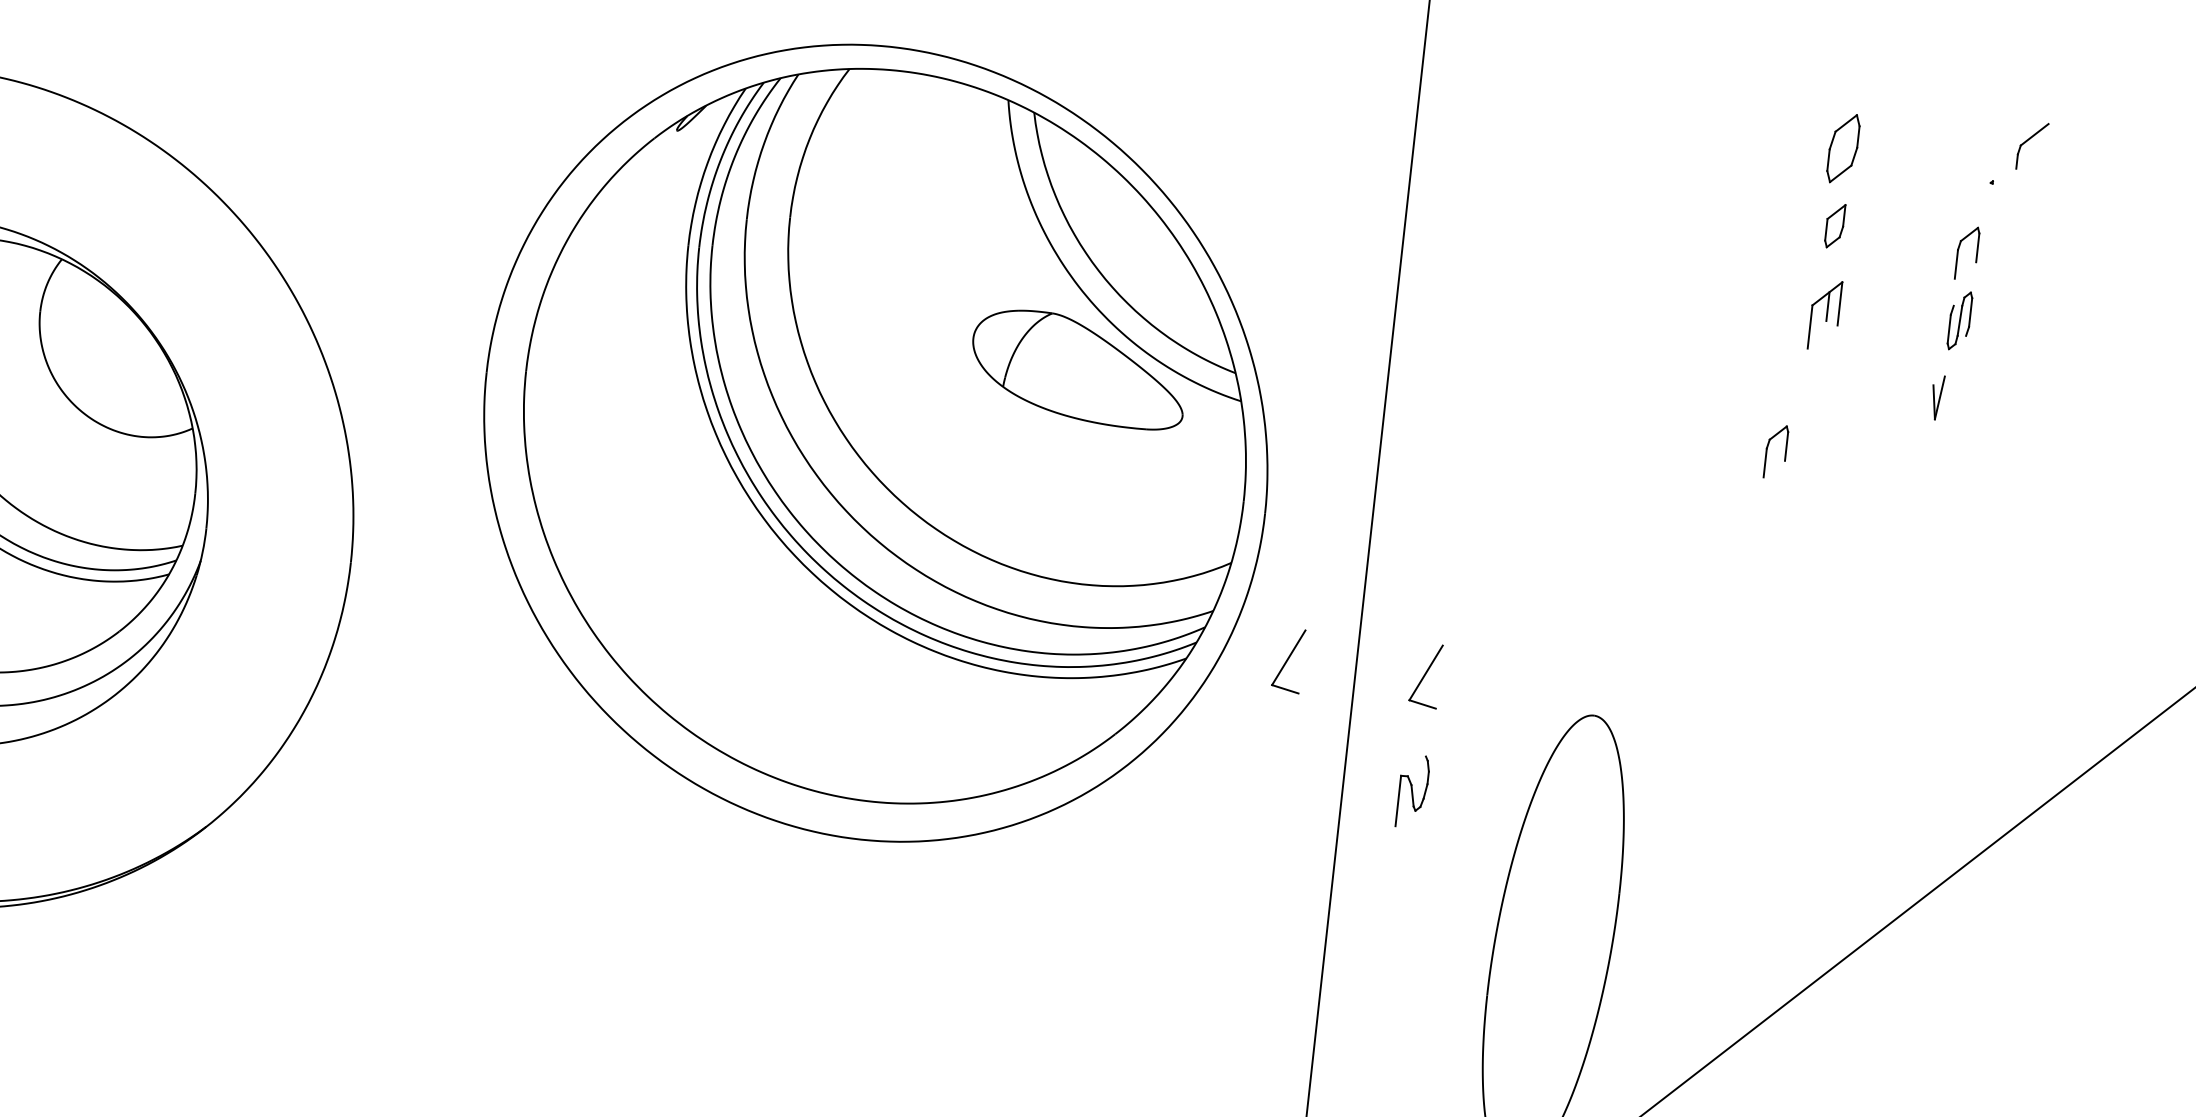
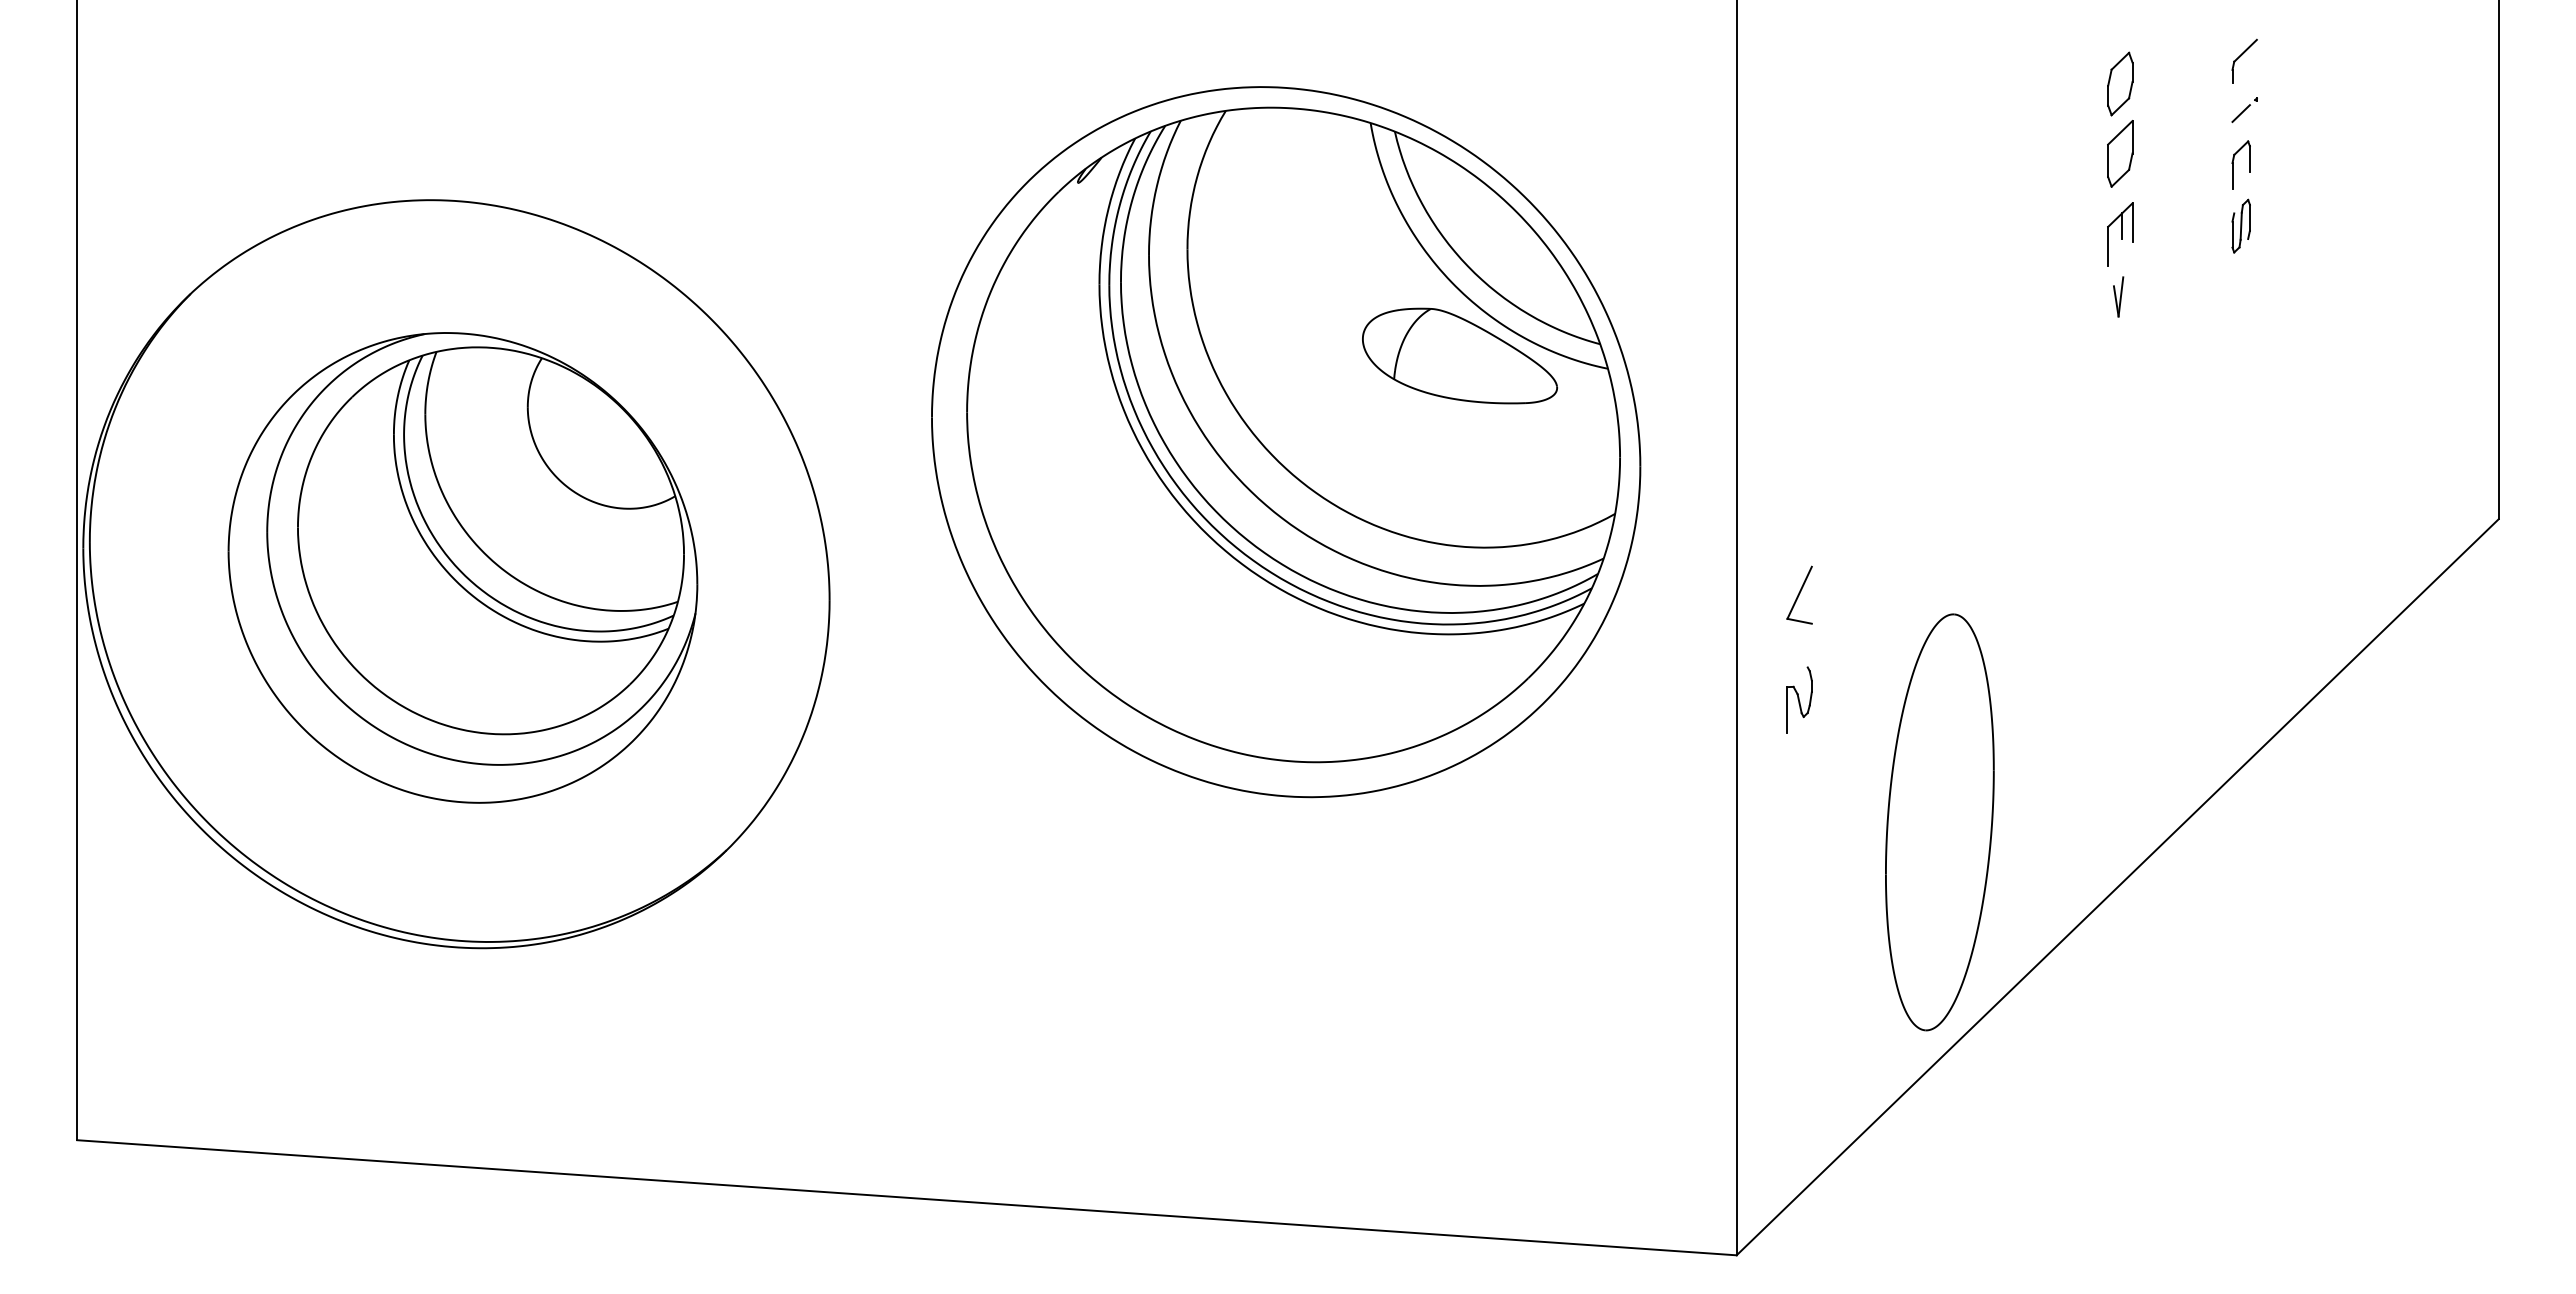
part: (2032, 145) -> (2244, 60), moved
line: (1972, 195) -> (2240, 113), added
part: (1835, 225) -> (2120, 153), size x1.67
part: (1937, 397) -> (2118, 296), moved
part: (1767, 450) -> (2082, 360), removed
part: (1288, 659) -> (1675, 594), removed

